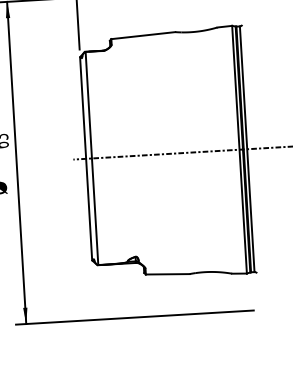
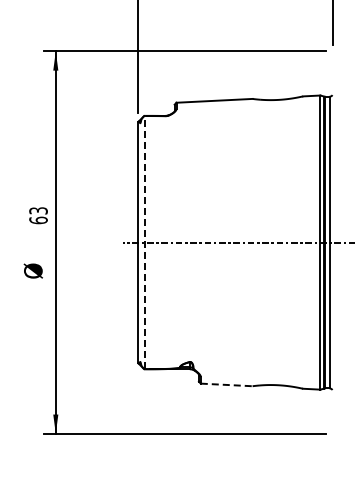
line: (92, 158) -> (145, 242), solid -> dashed
line: (167, 273) -> (226, 384), solid -> dashed

